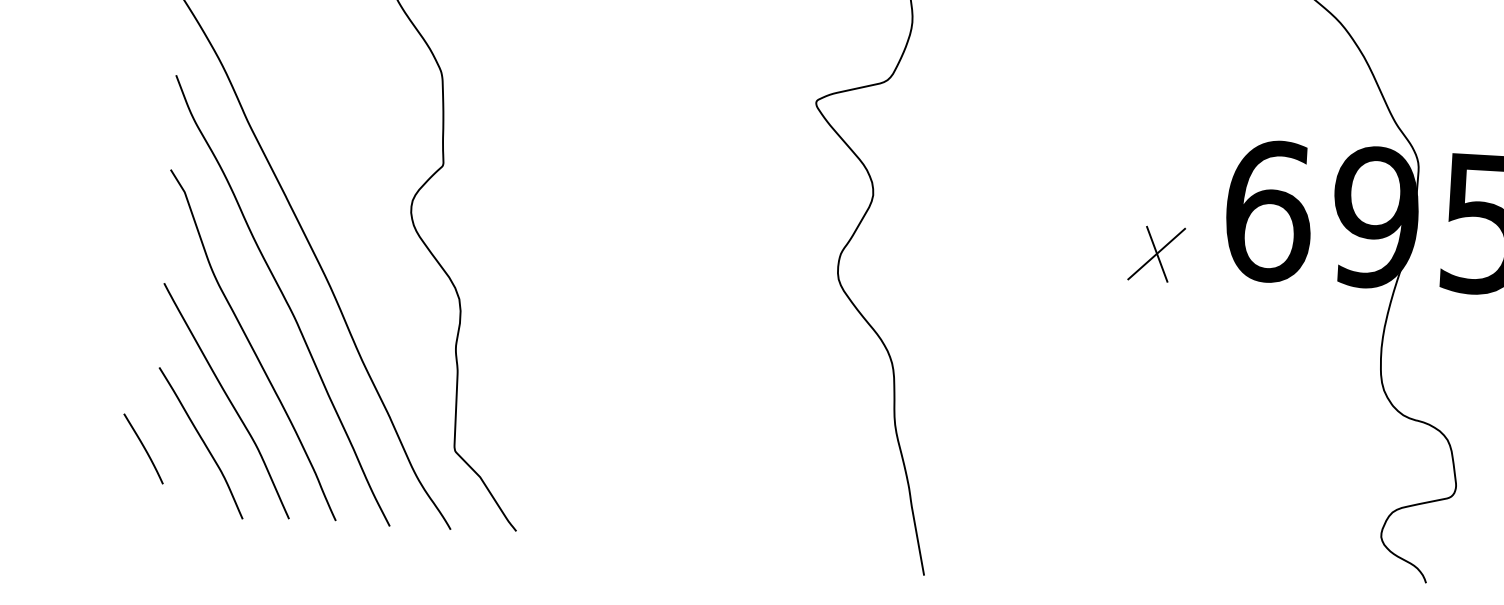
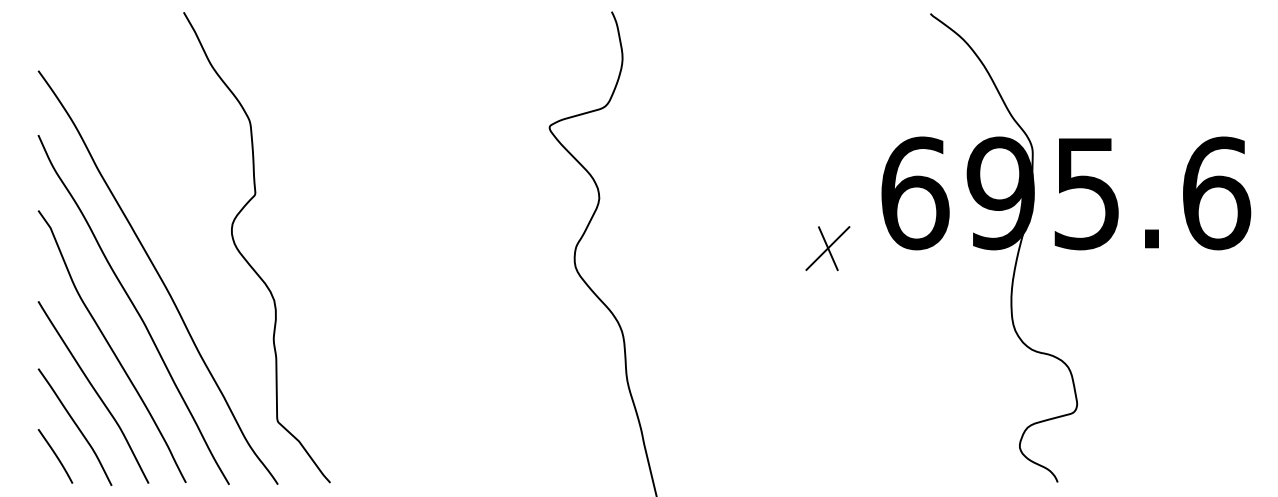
part: (1156, 254) -> (827, 248), moved
curve: (143, 449) -> (55, 456), moved

